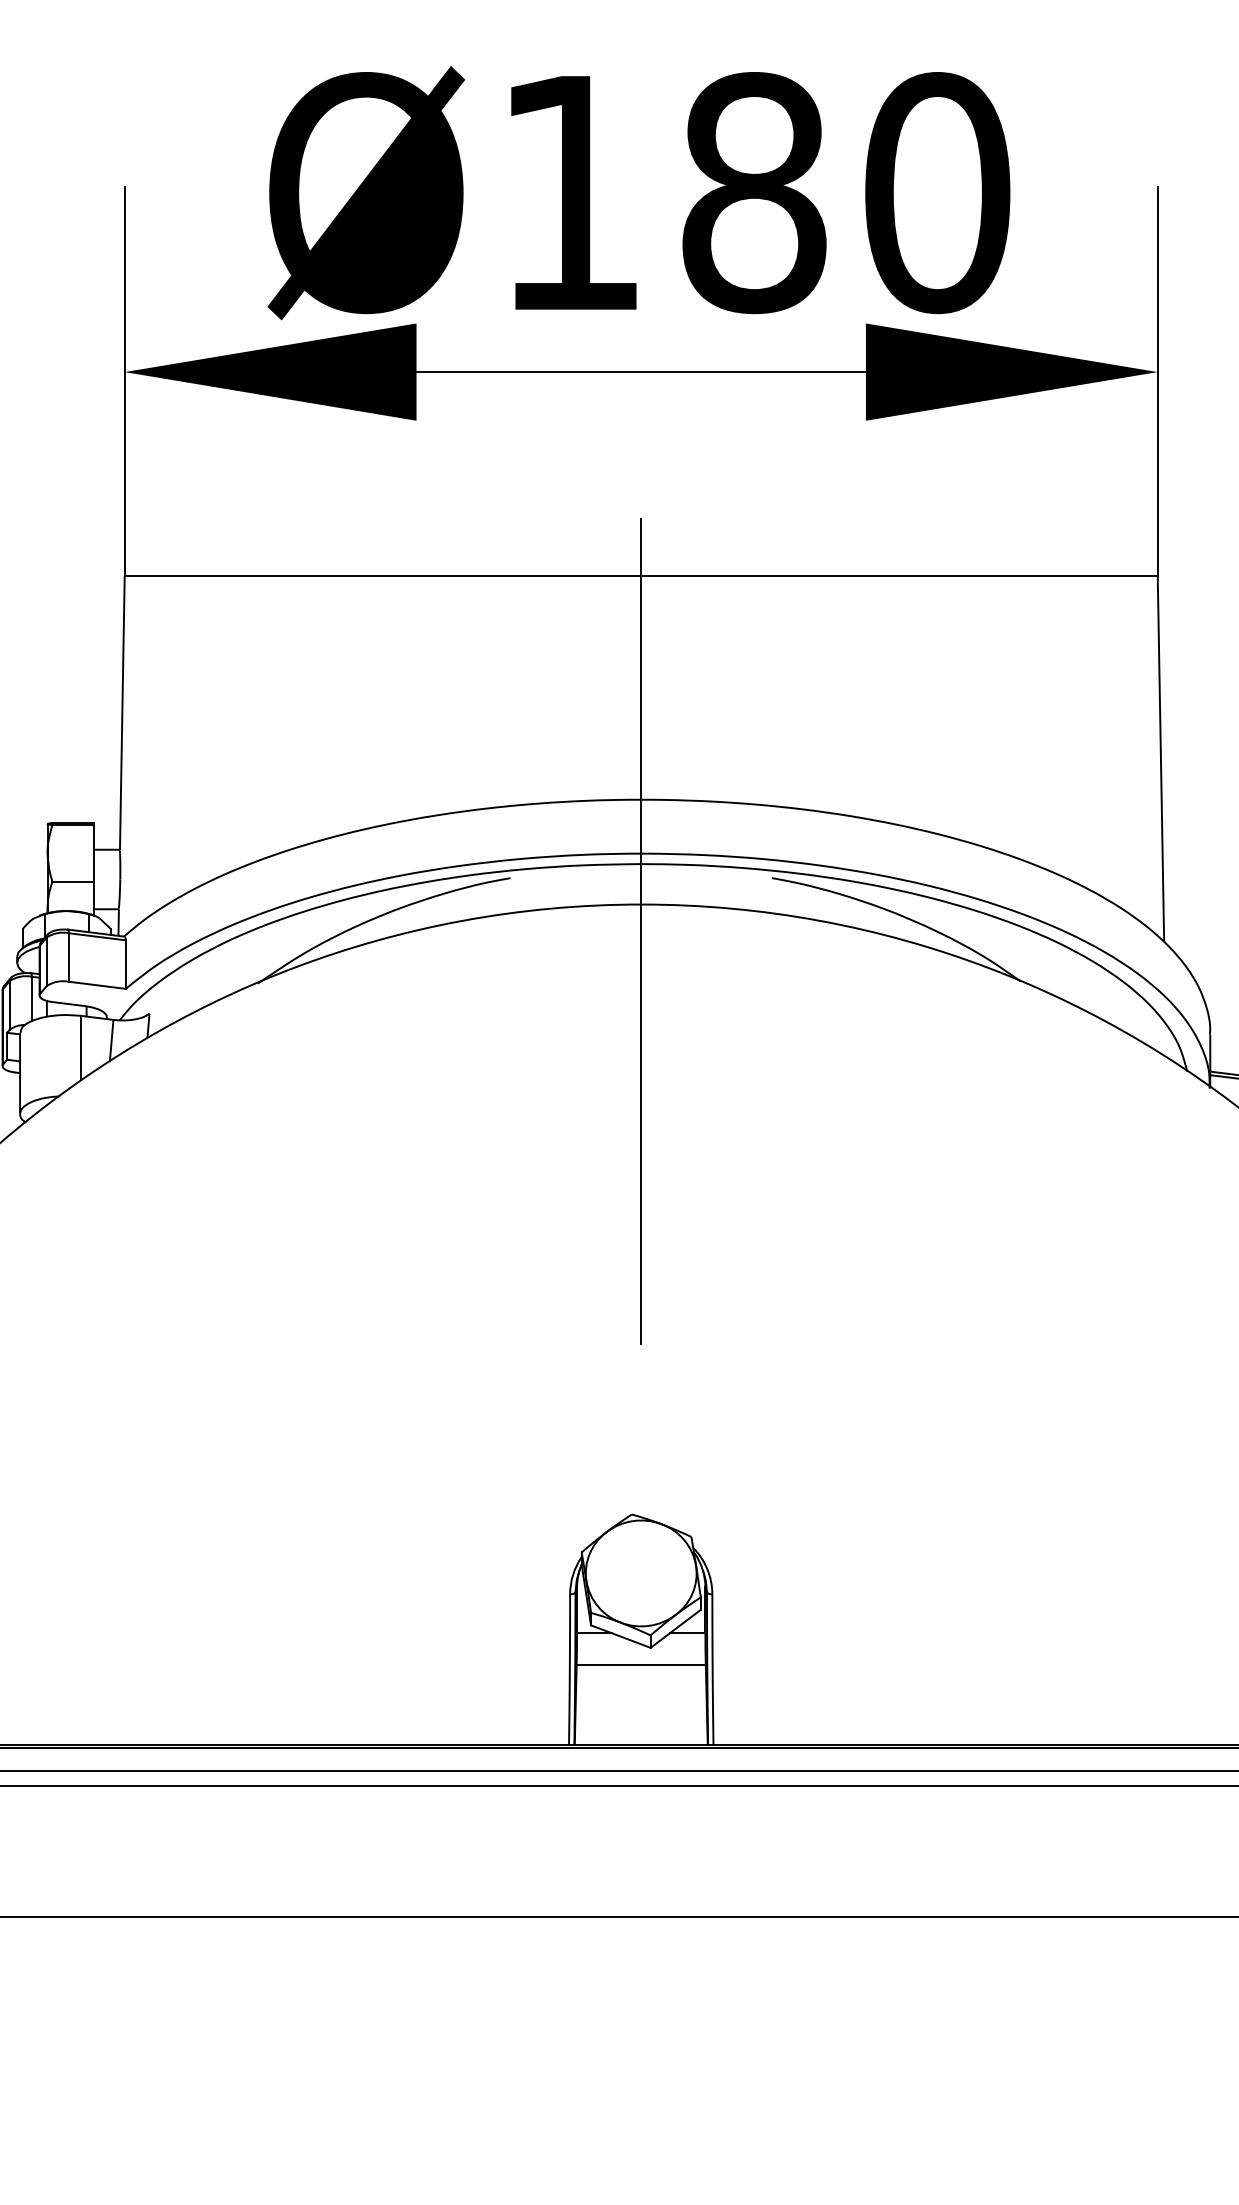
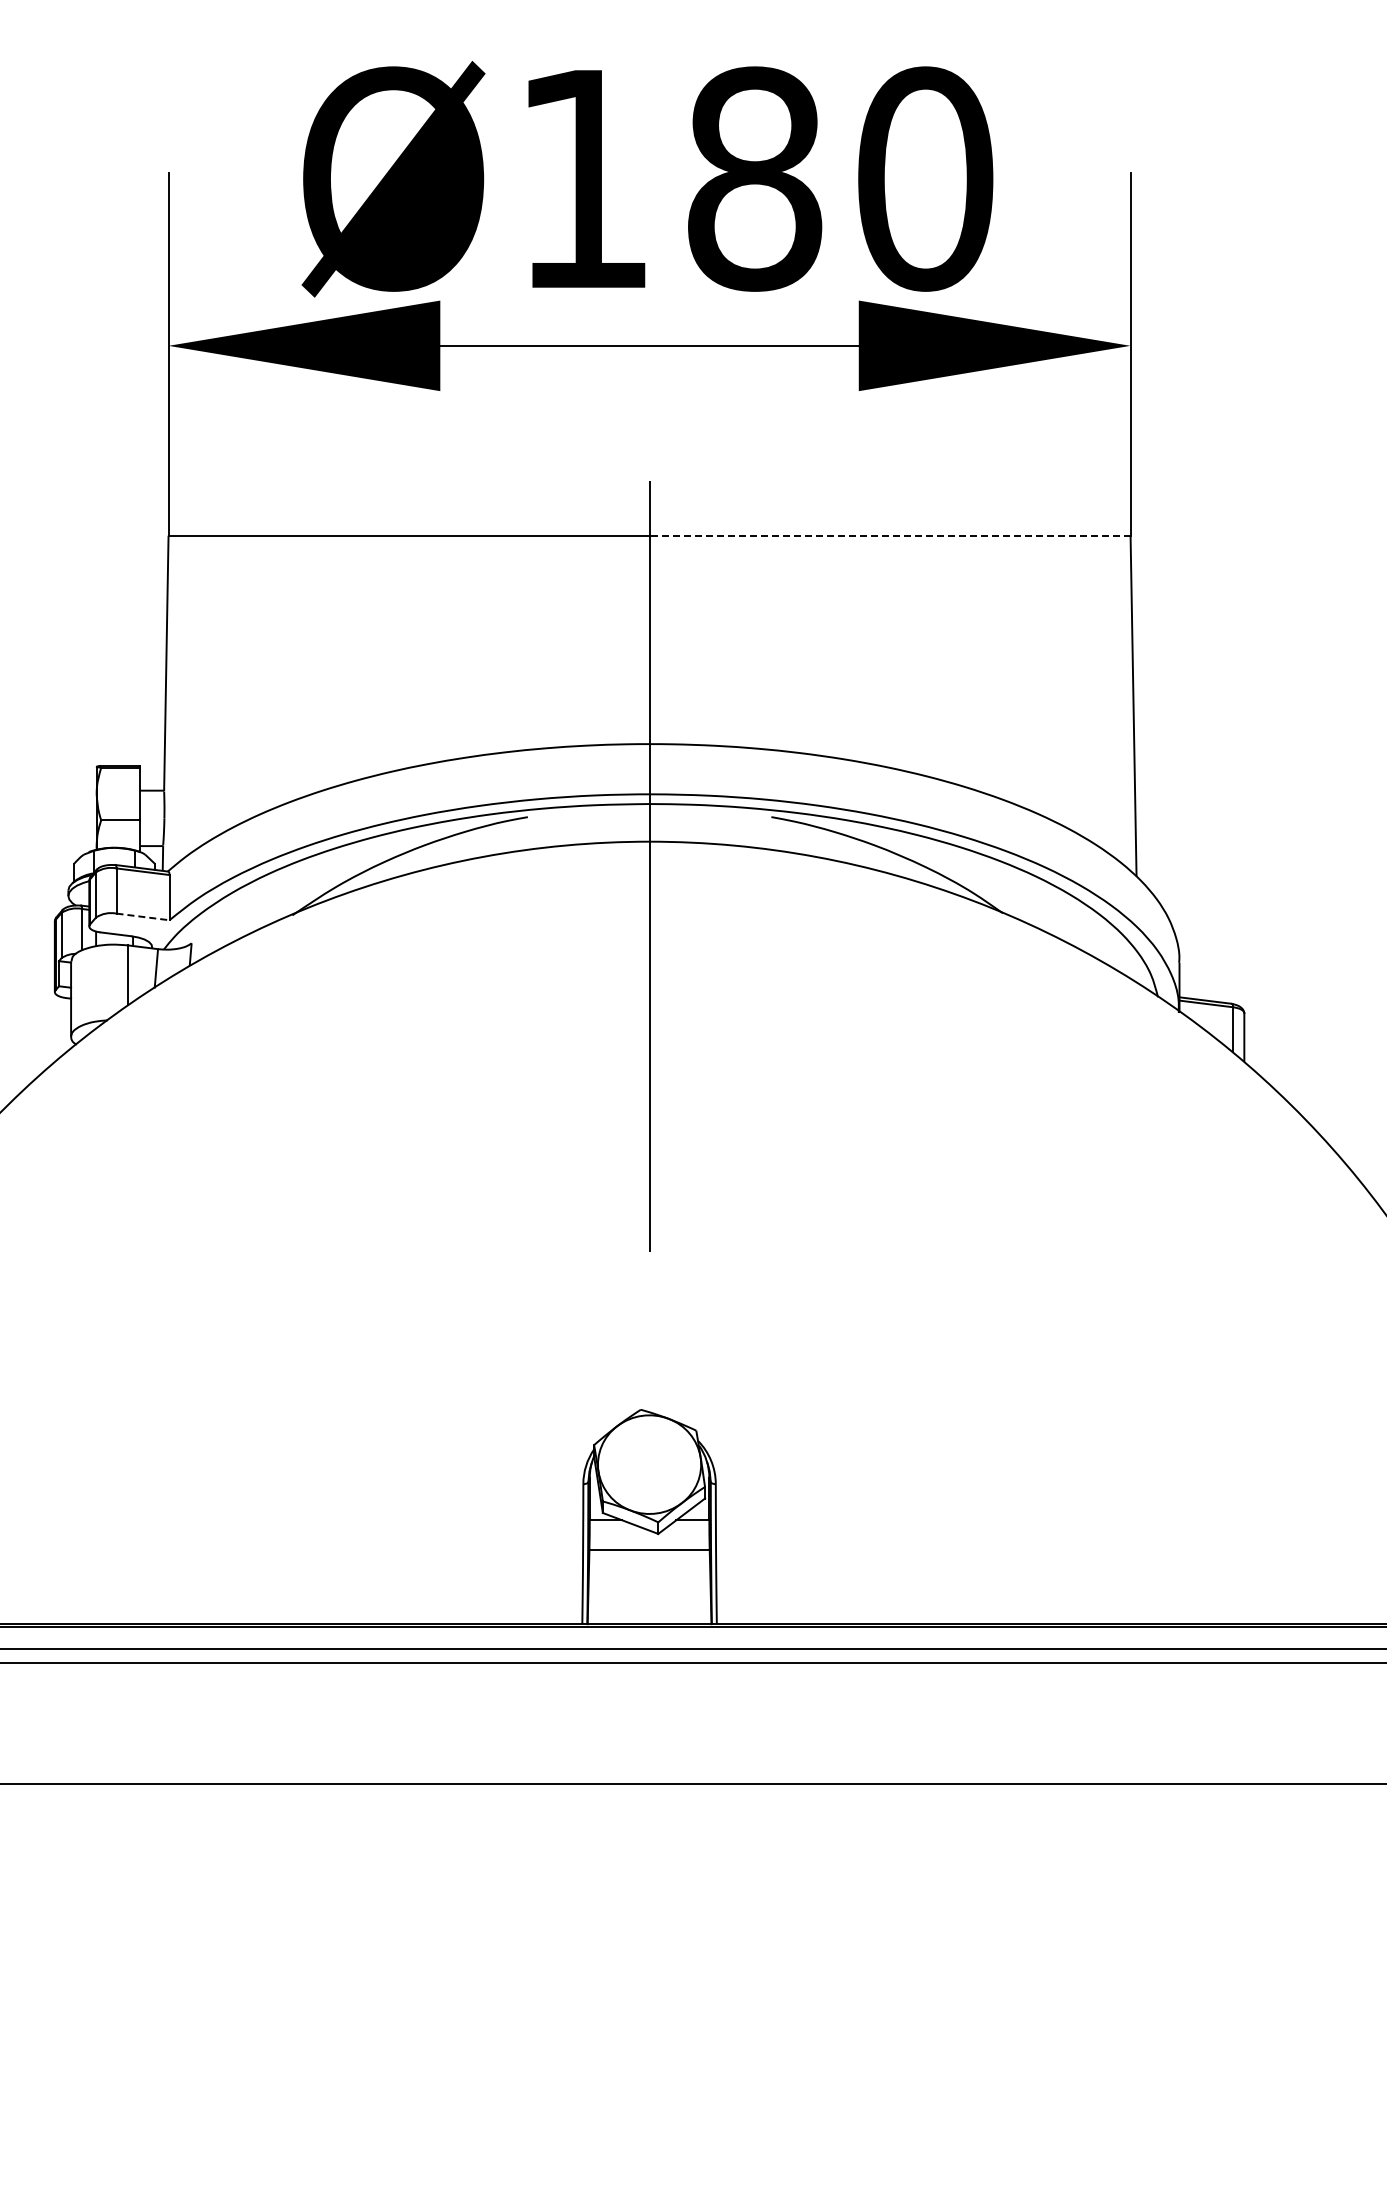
line: (899, 575) -> (890, 535), solid -> dashed
line: (97, 984) -> (143, 916), solid -> dashed

